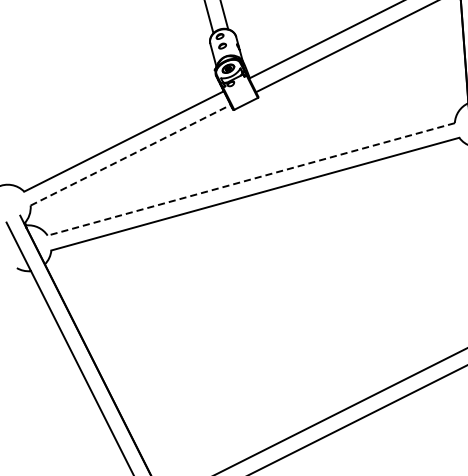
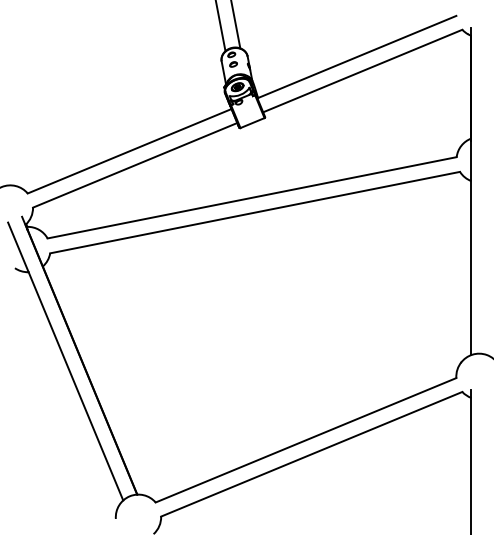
line: (131, 155) -> (135, 165), dashed -> solid
line: (251, 179) -> (252, 197), dashed -> solid

